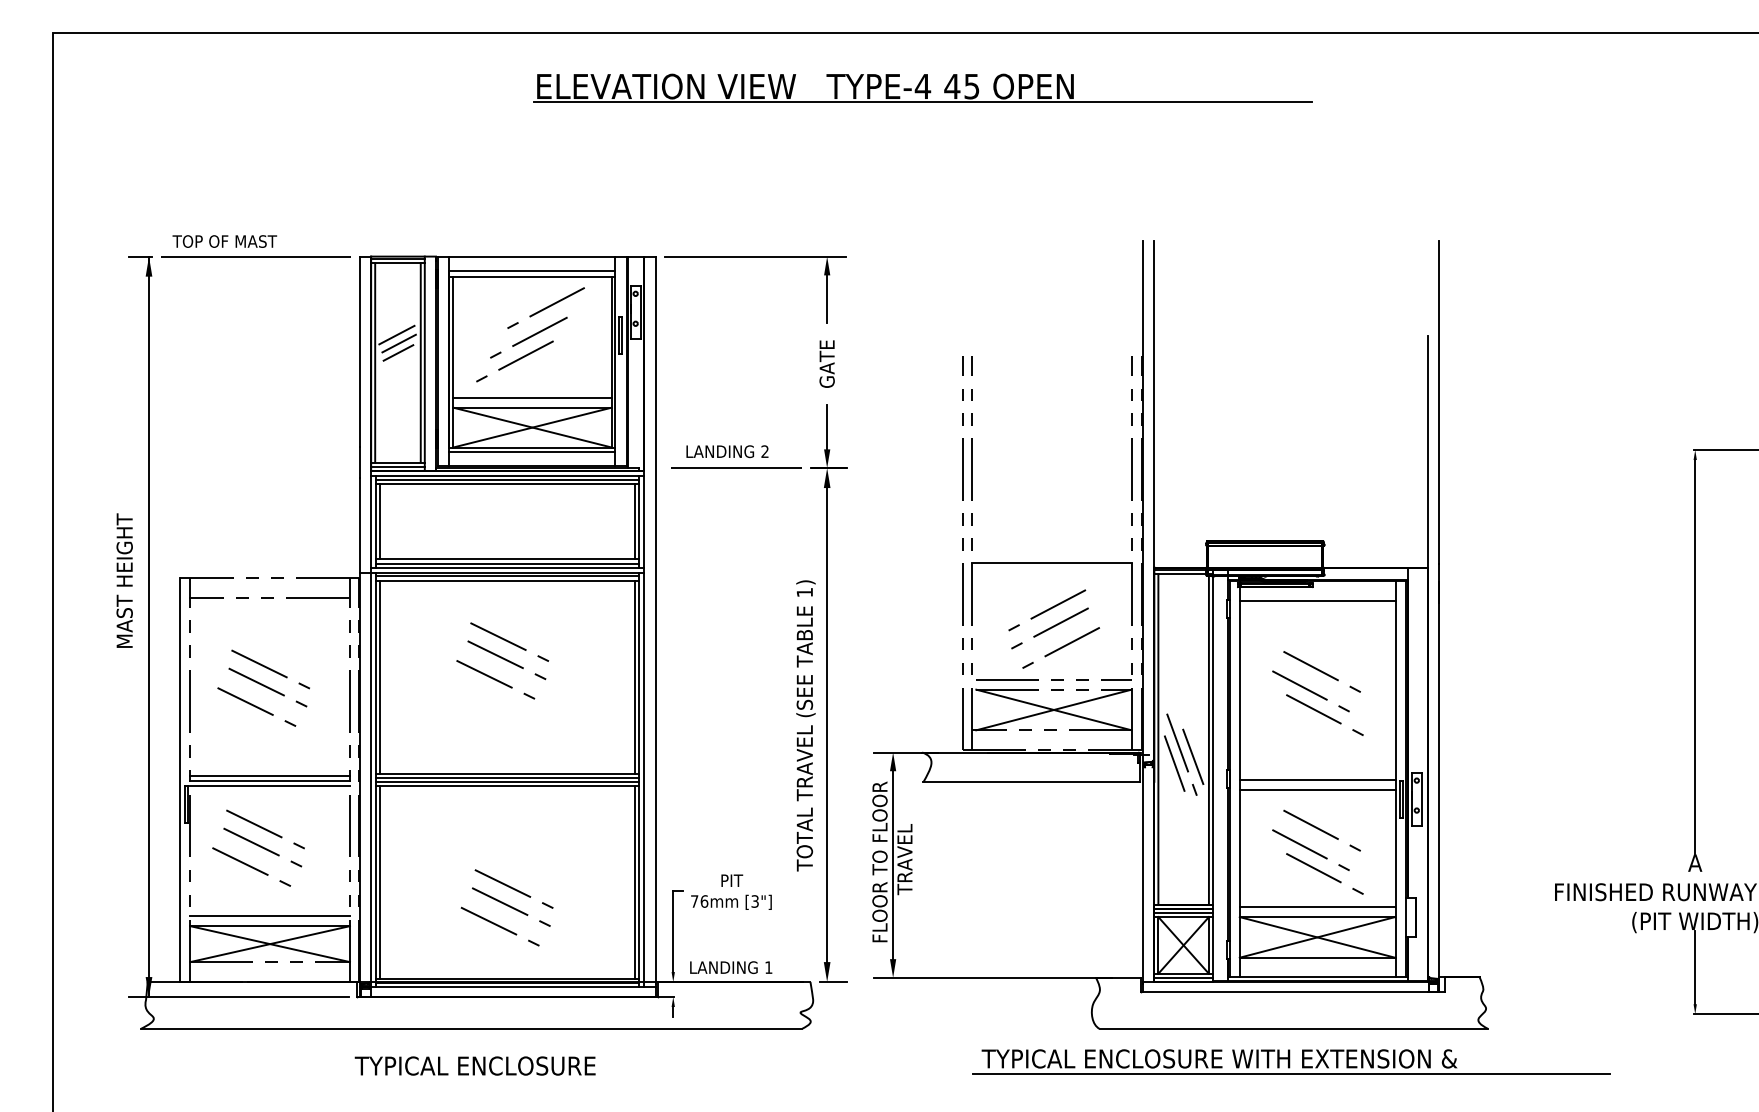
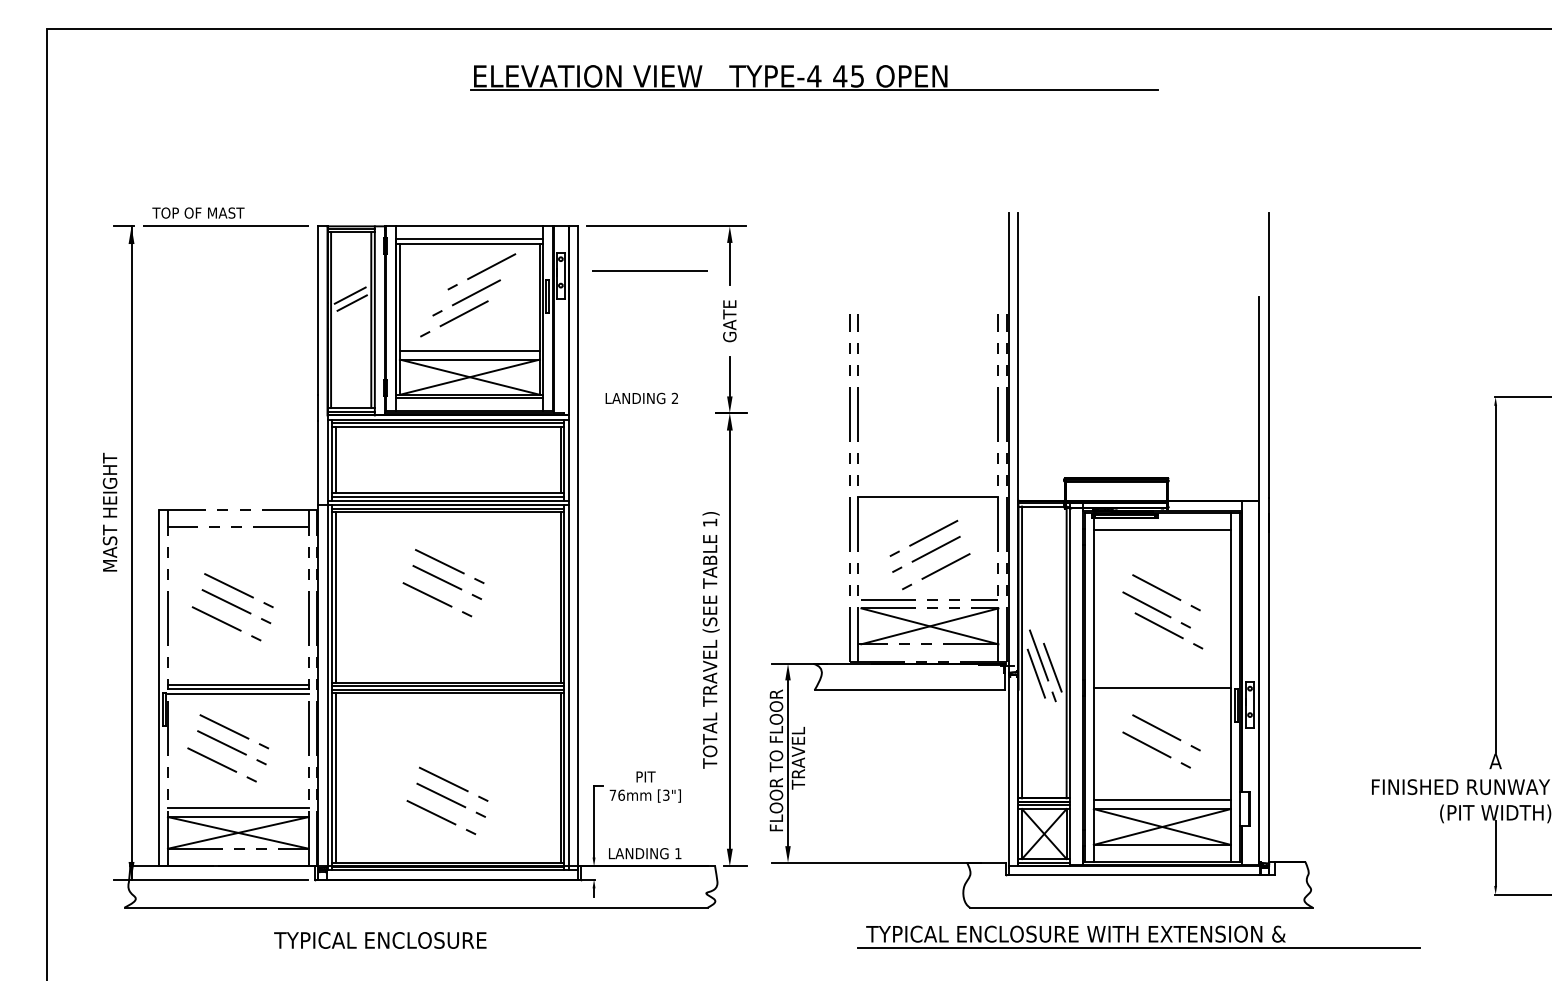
line: (398, 353) -> (351, 311), removed
line: (736, 467) -> (649, 270), moved
line: (1317, 789) -> (1162, 696), removed
line: (1324, 873) -> (1168, 770), removed
text: (475, 1066) -> (380, 940), moved

